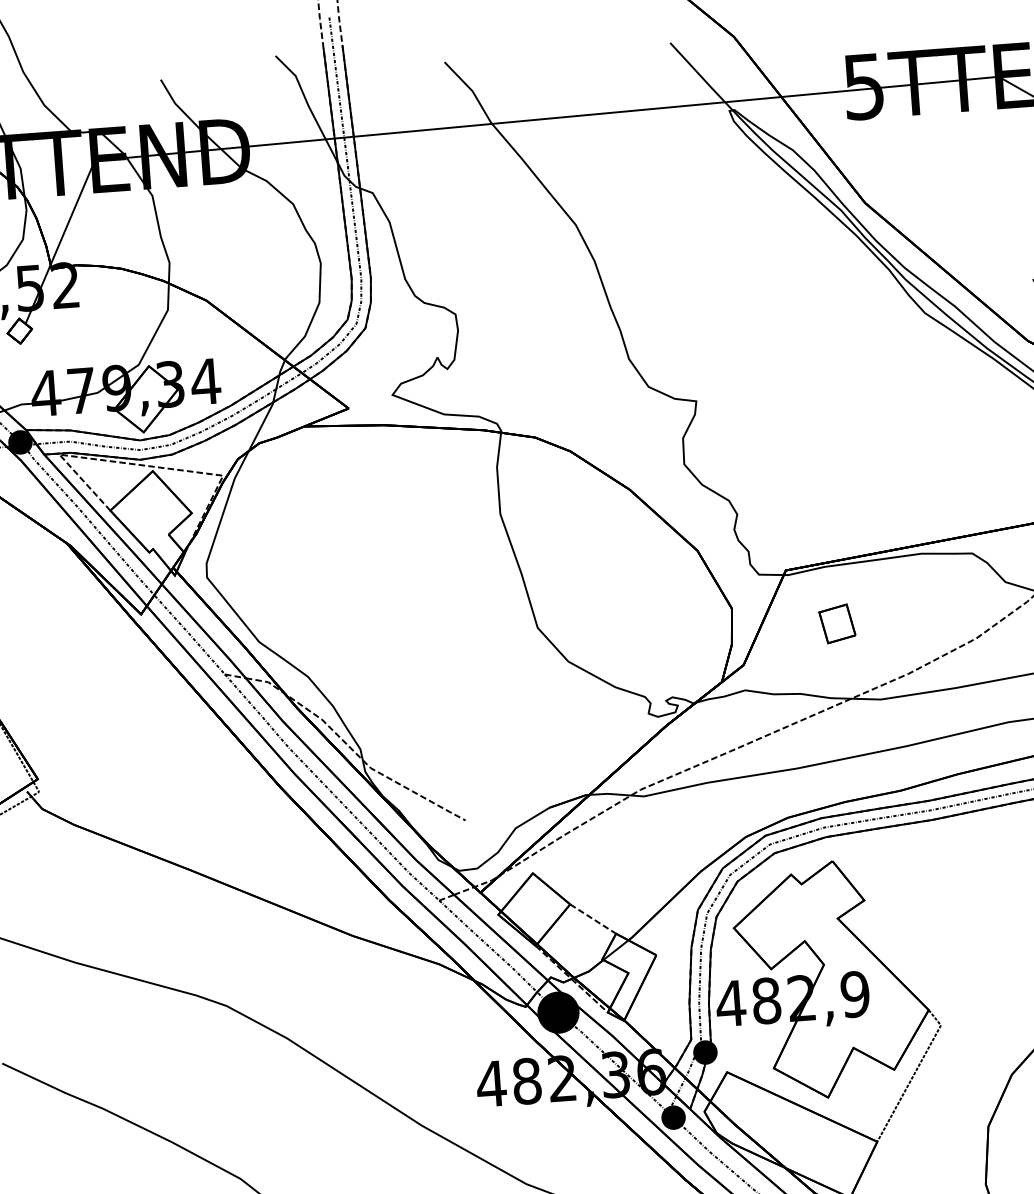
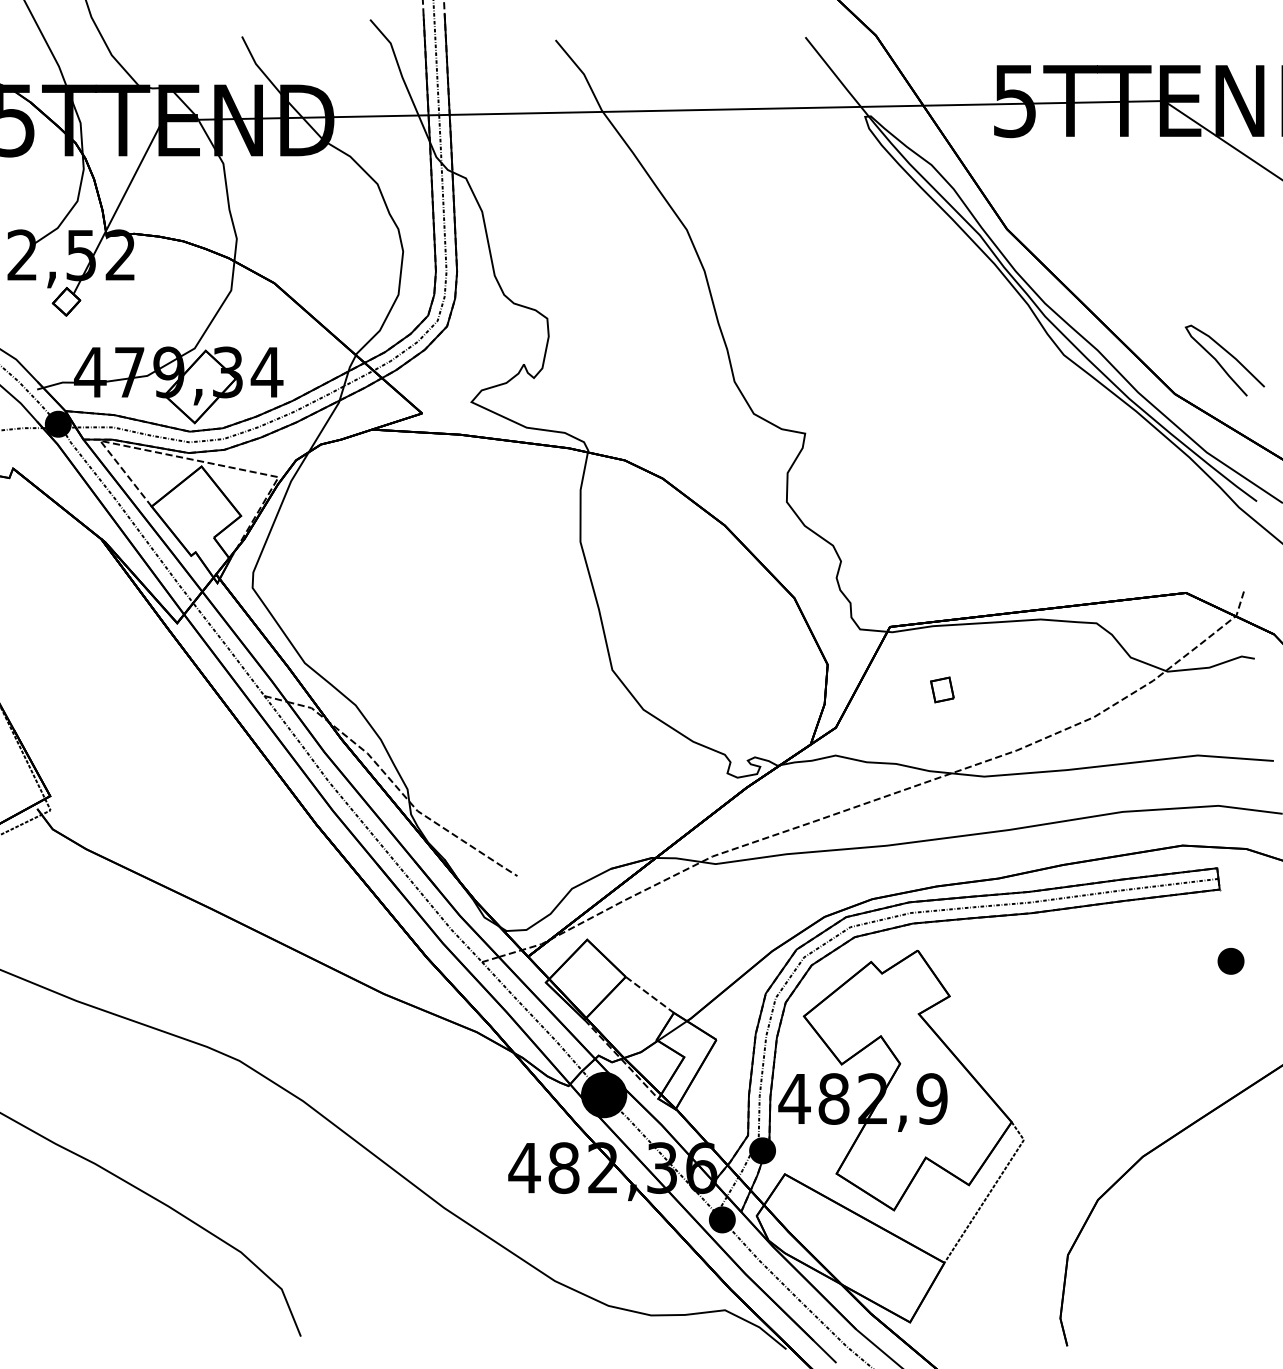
part: (837, 623) -> (942, 689), size x0.6

